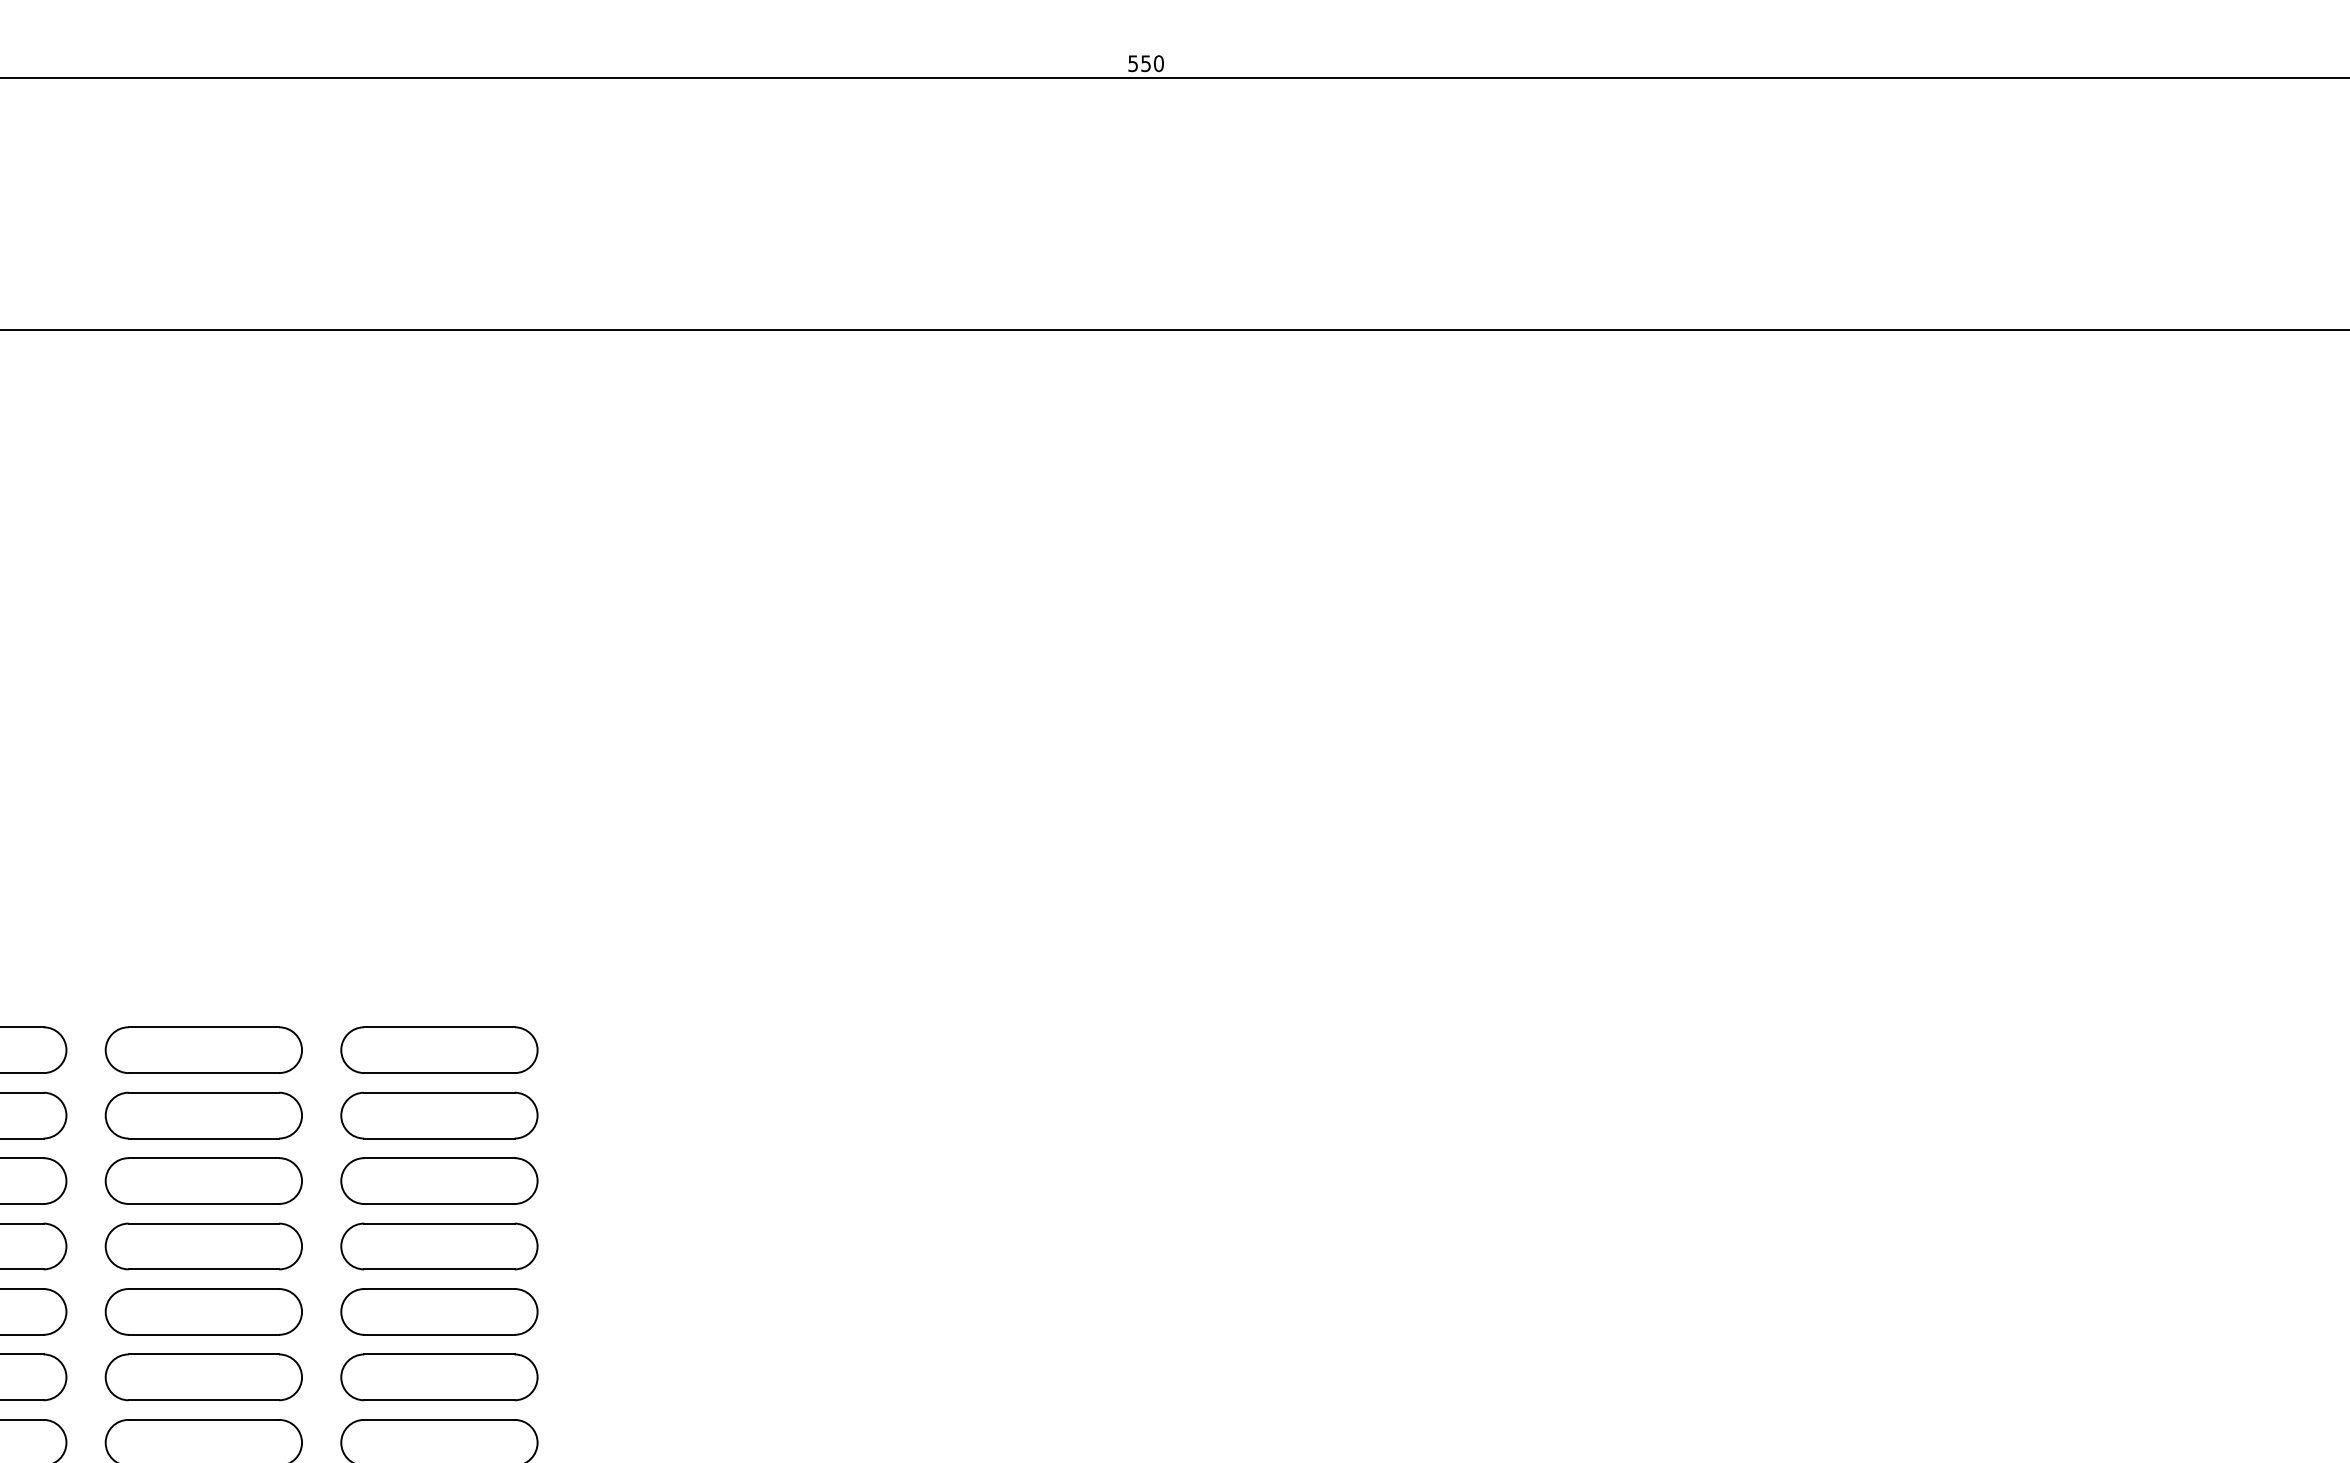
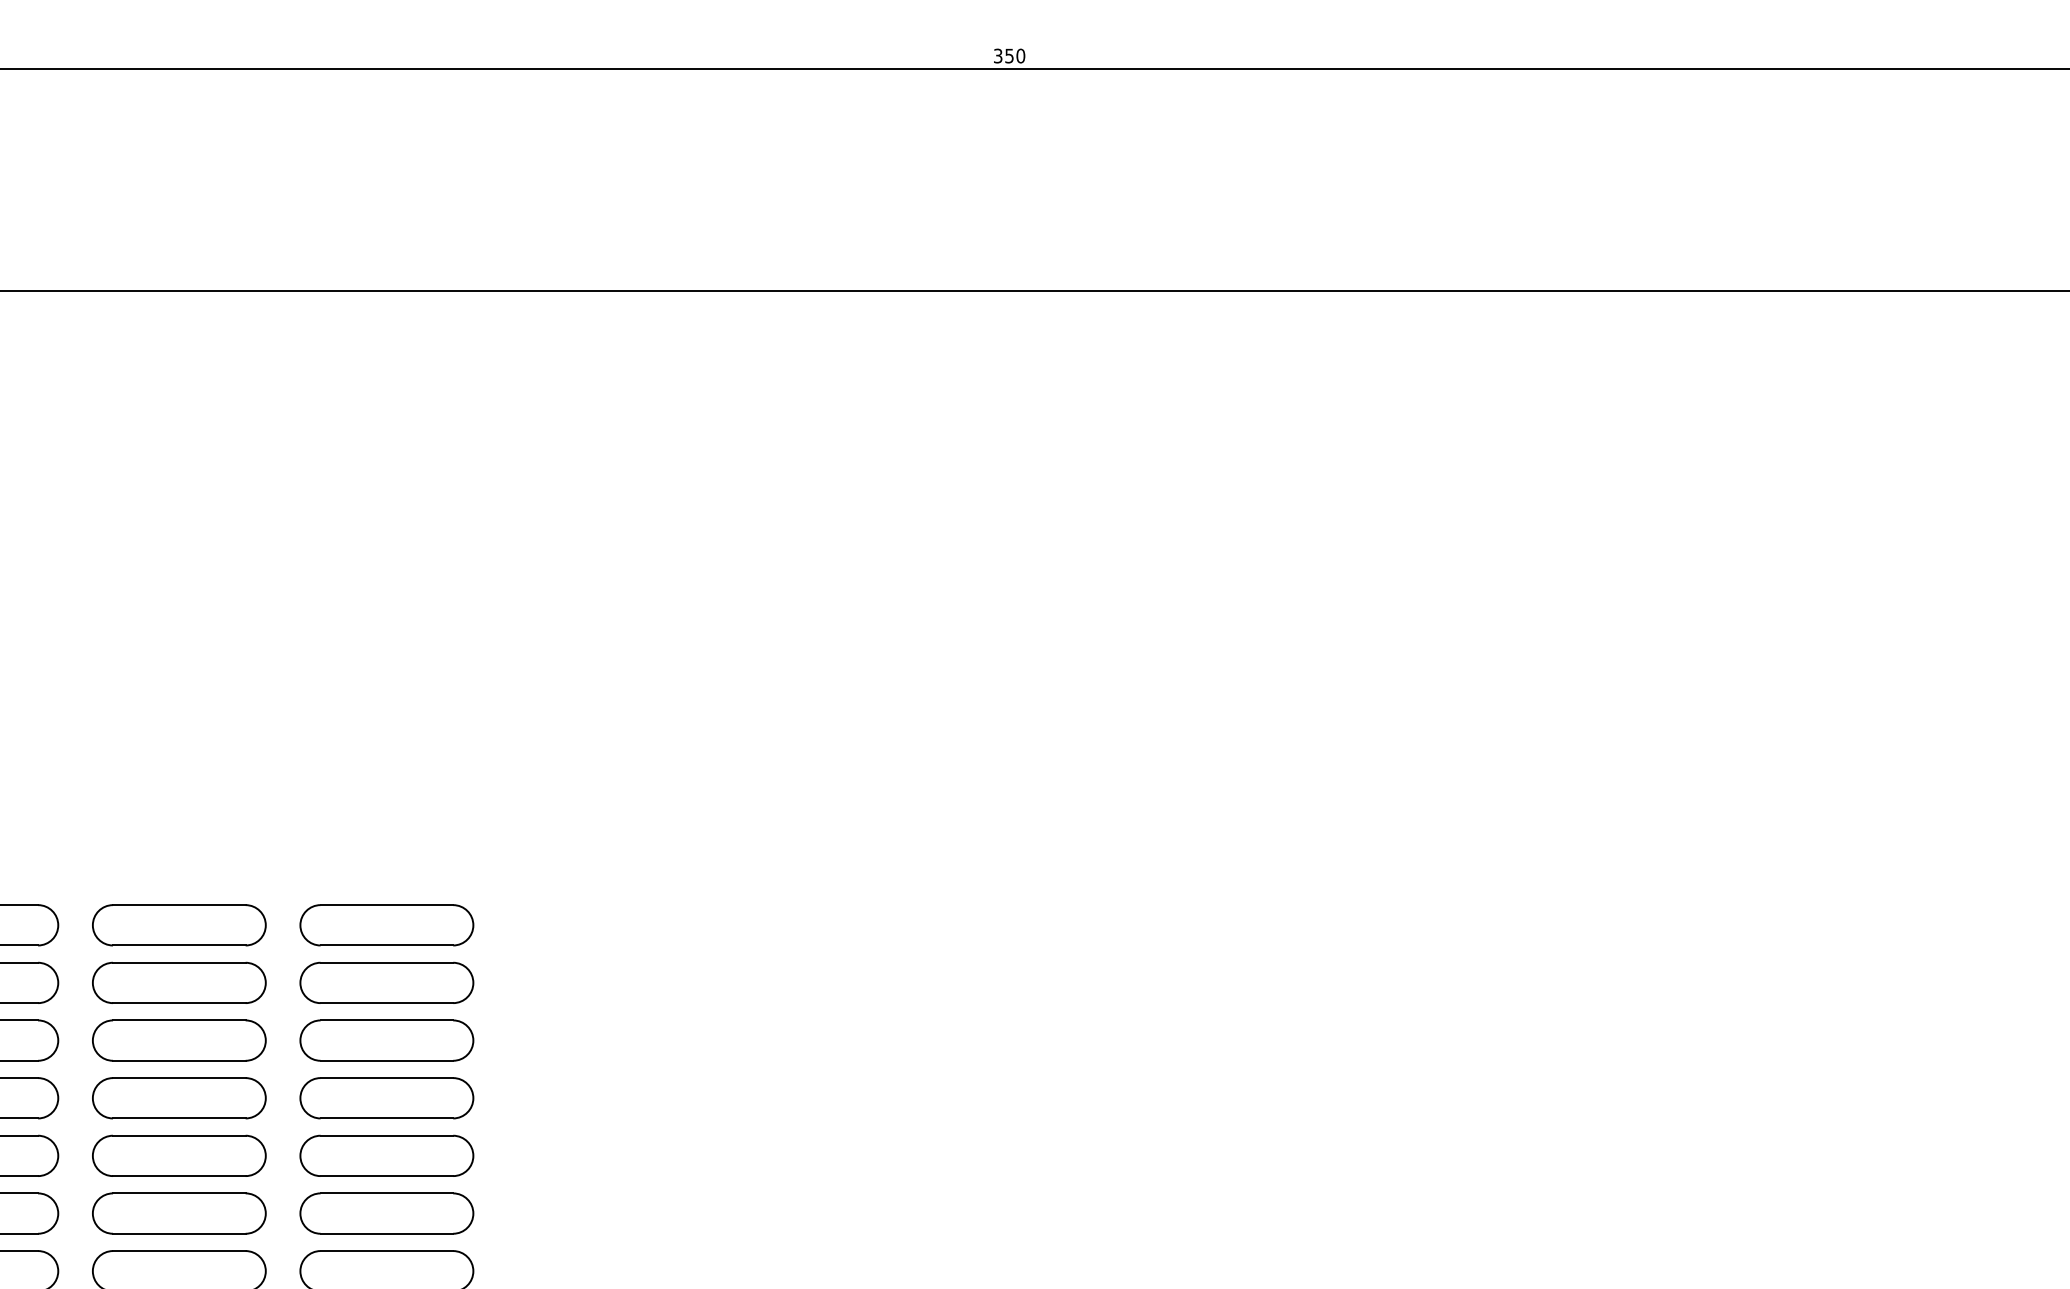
text: (1132, 63) -> (997, 55), 550 -> 350

